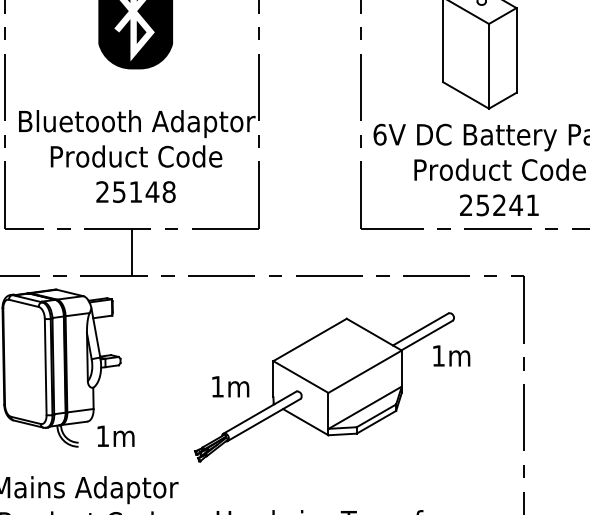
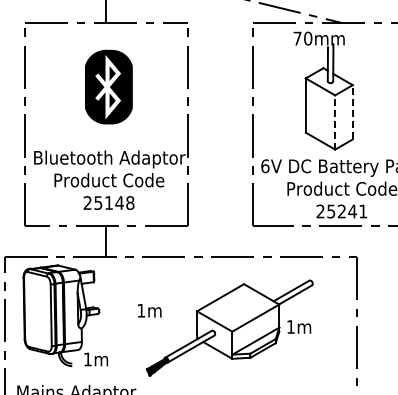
line: (516, 49) -> (352, 111), solid -> dashed
line: (489, 66) -> (335, 122), solid -> dashed
text: (452, 355) -> (299, 326), moved
text: (230, 386) -> (149, 310), moved

